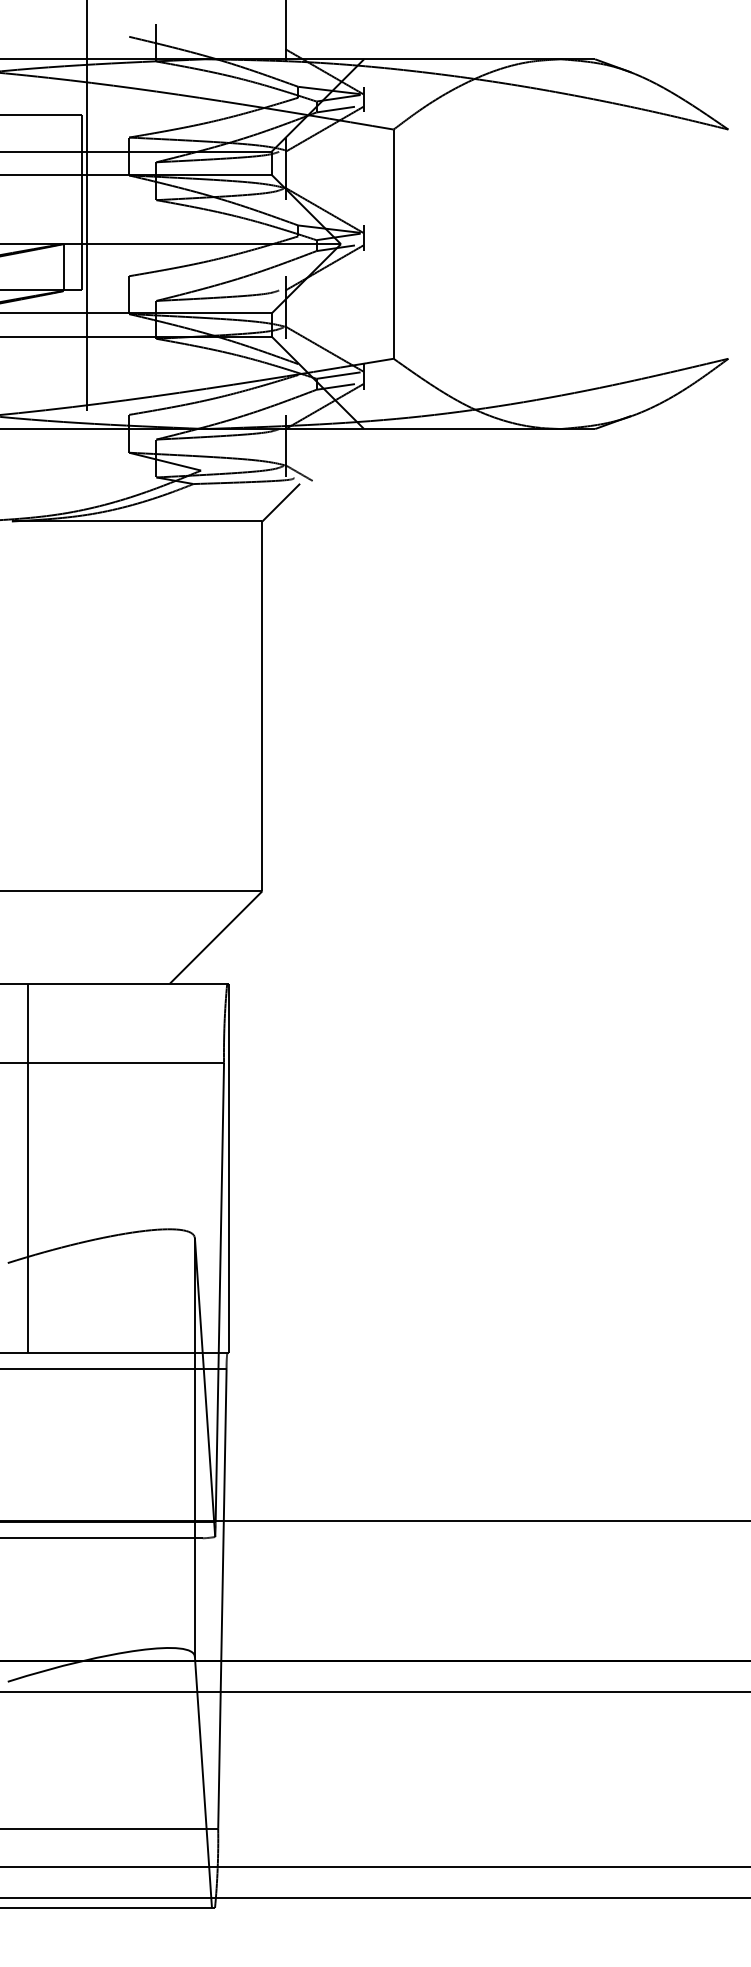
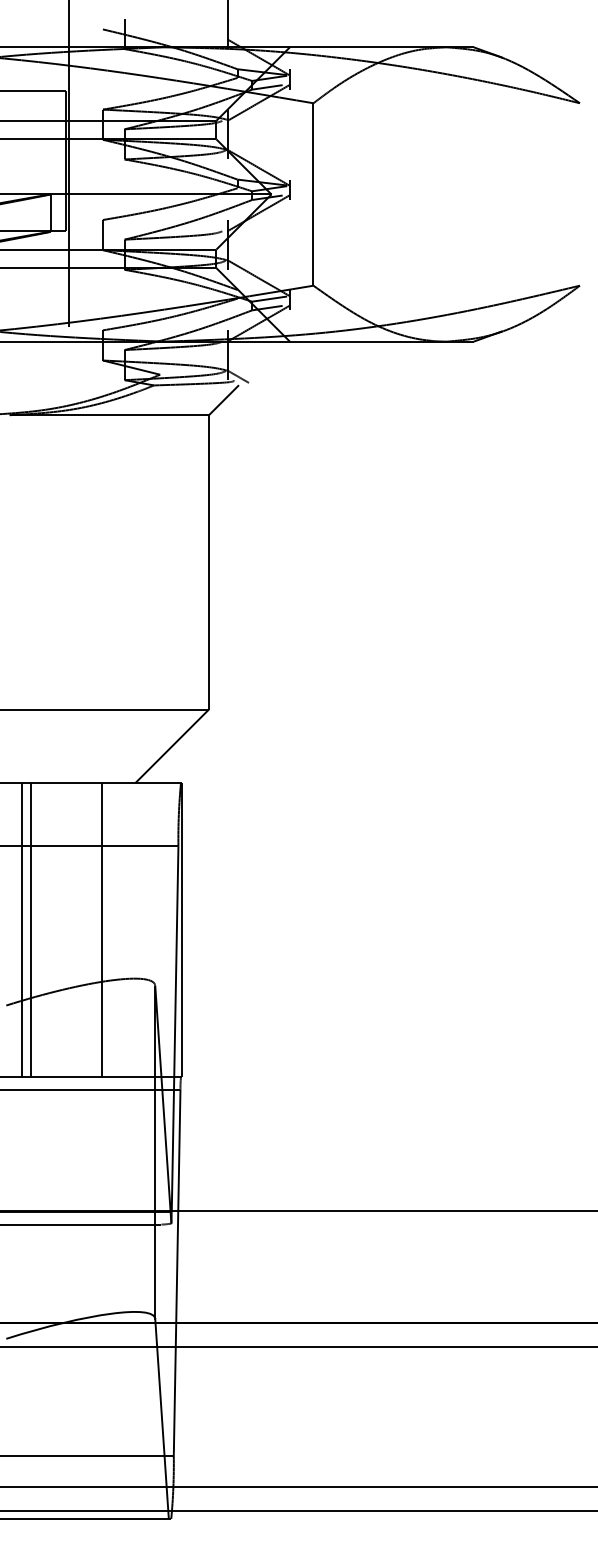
line: (39, 1168) -> (31, 930), added
line: (128, 1168) -> (102, 930), added

